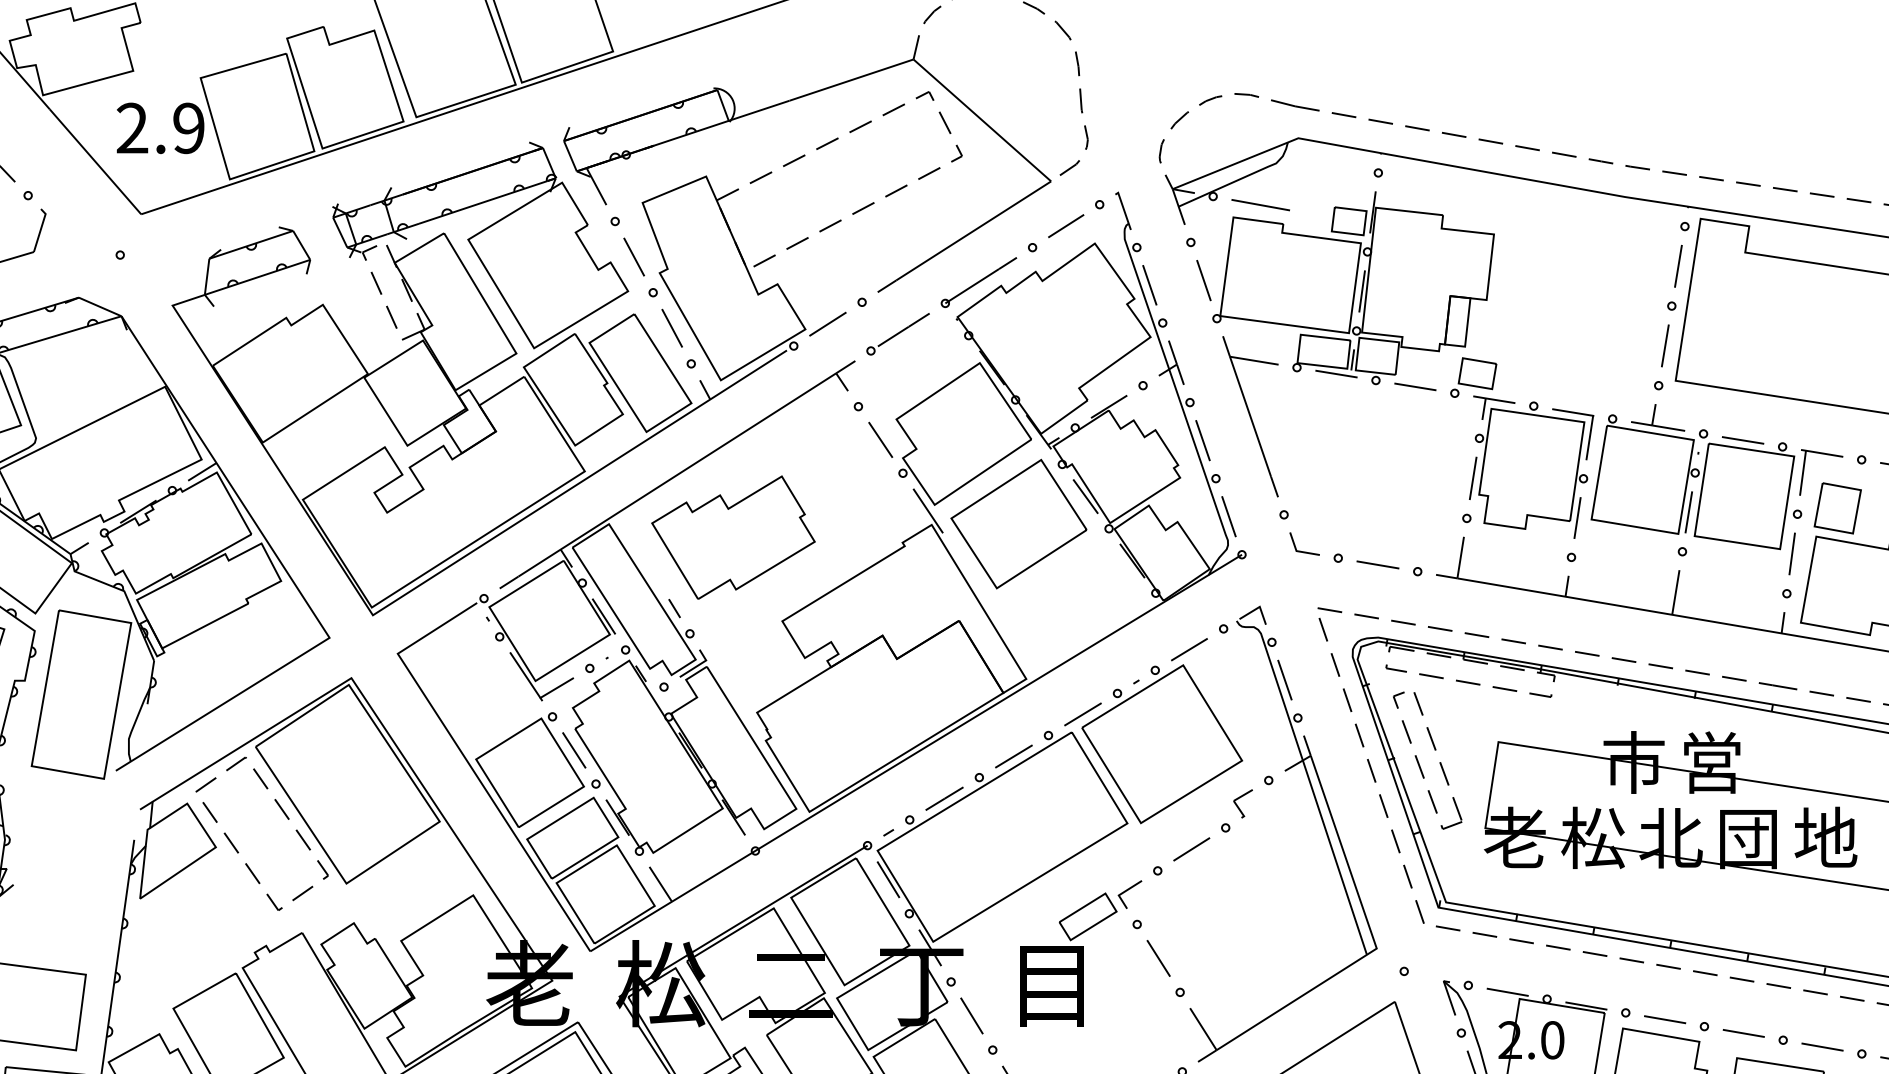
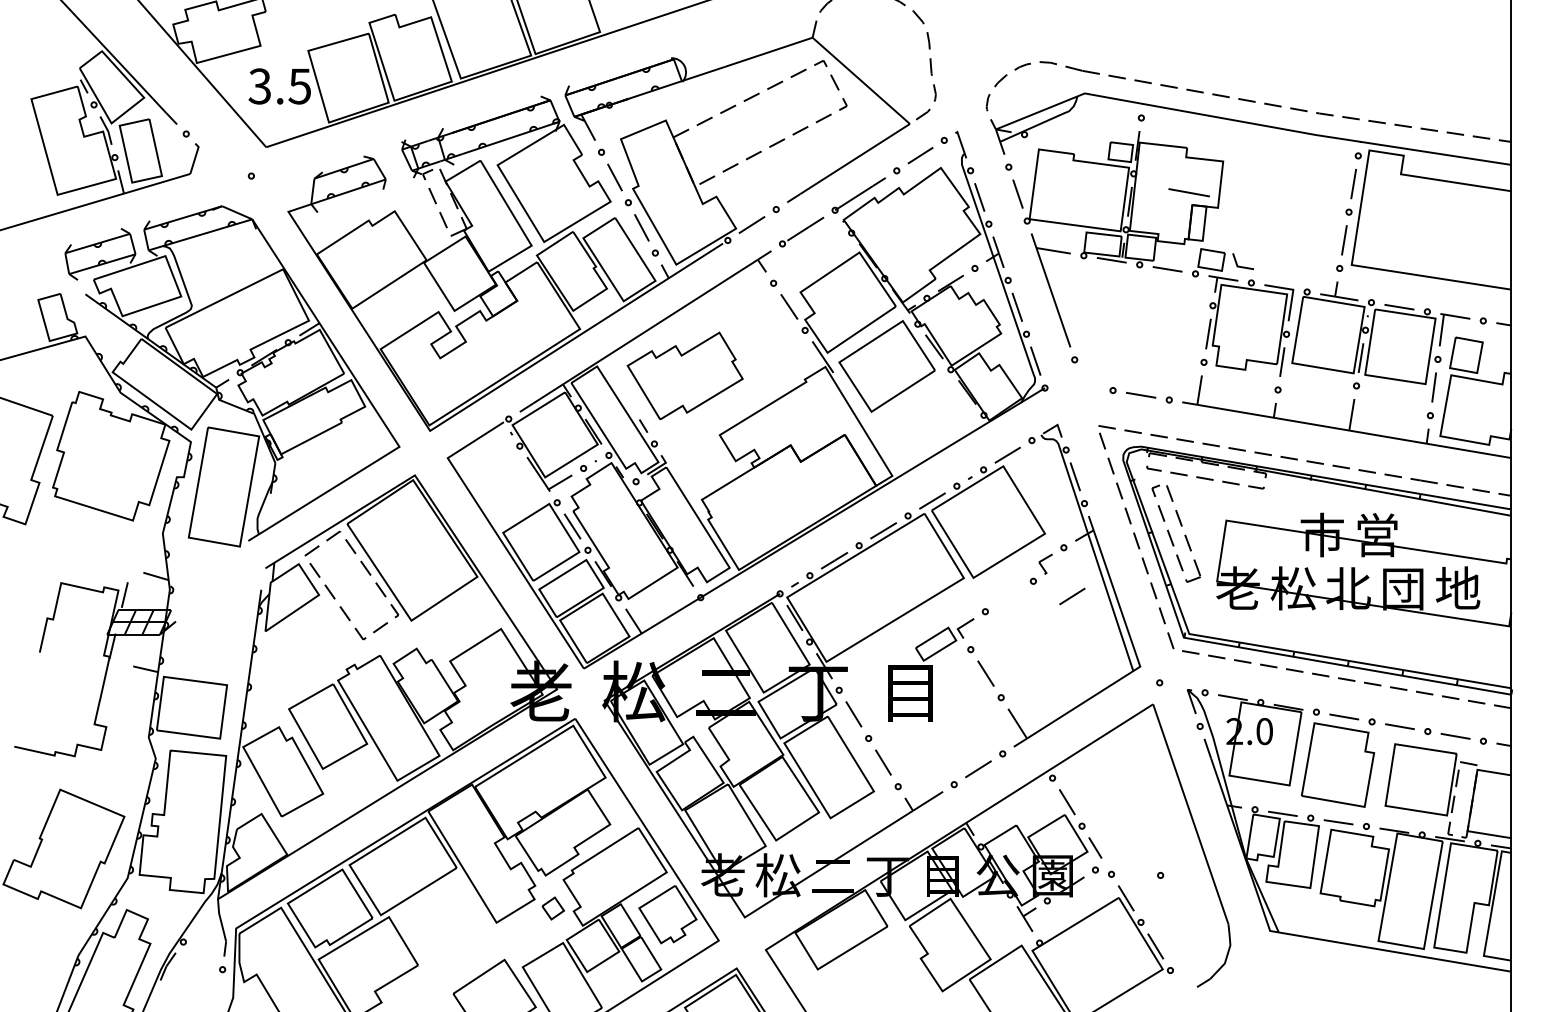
text: (159, 128) -> (279, 86), 2.9 -> 3.5
line: (1259, 204) -> (1188, 192), moved
line: (1299, 549) -> (1239, 265), moved
line: (1191, 849) -> (1072, 596), moved

